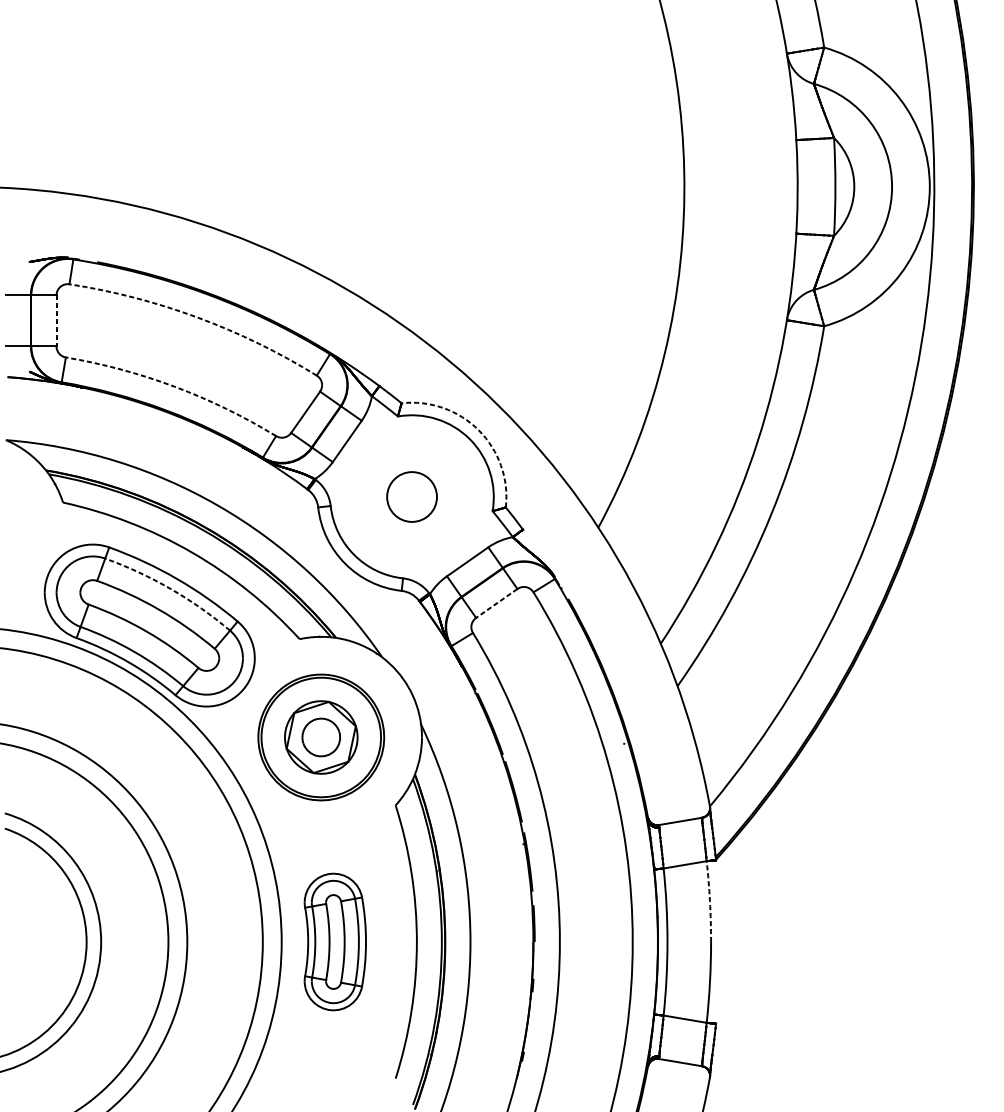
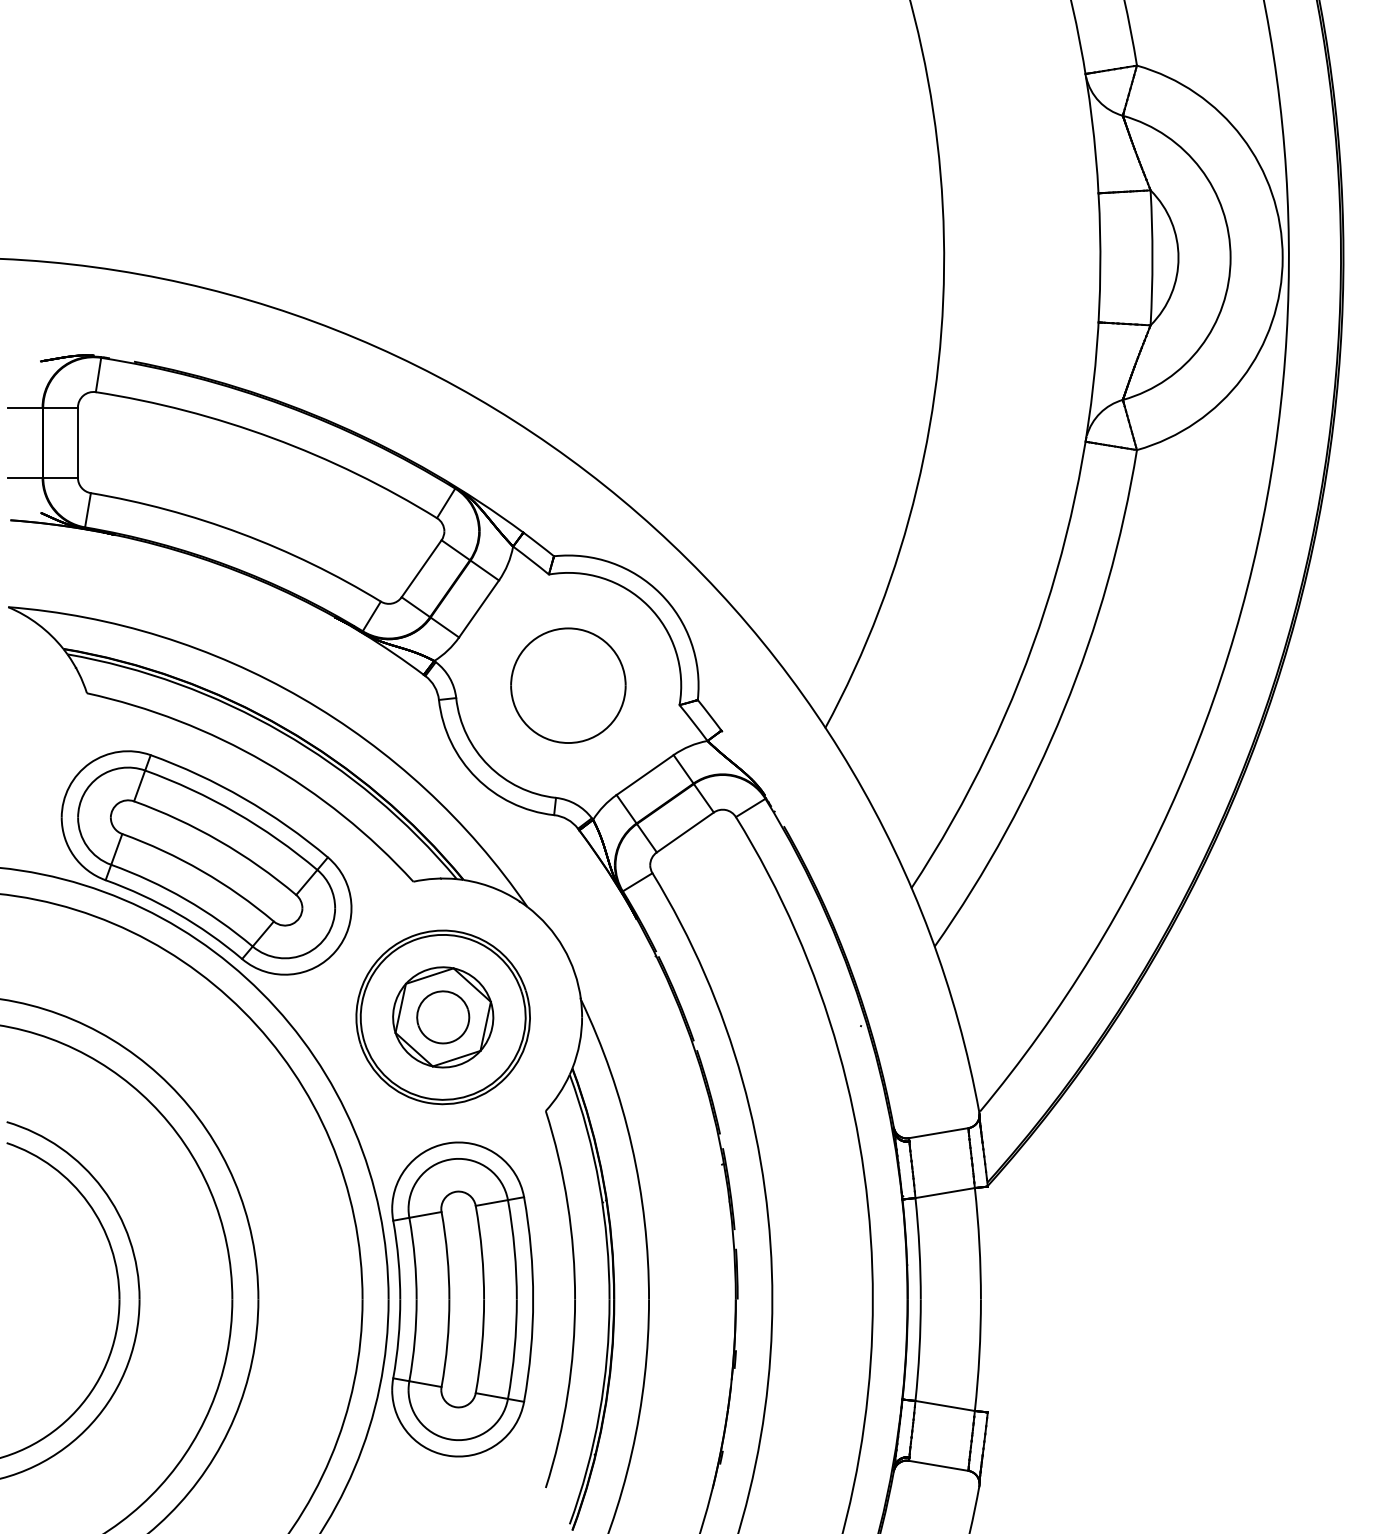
arc: (197, 317) -> (272, 438), dashed -> solid
line: (56, 321) -> (77, 443), dashed -> solid
arc: (175, 386) -> (241, 533), dashed -> solid
arc: (478, 430) -> (660, 593), dashed -> solid
part: (412, 496) -> (568, 685), size x1.67
arc: (170, 588) -> (235, 812), dashed -> solid
line: (496, 603) -> (685, 832), dashed -> solid
arc: (710, 901) -> (979, 1243), dashed -> solid
part: (335, 942) -> (462, 1299), size x1.67

